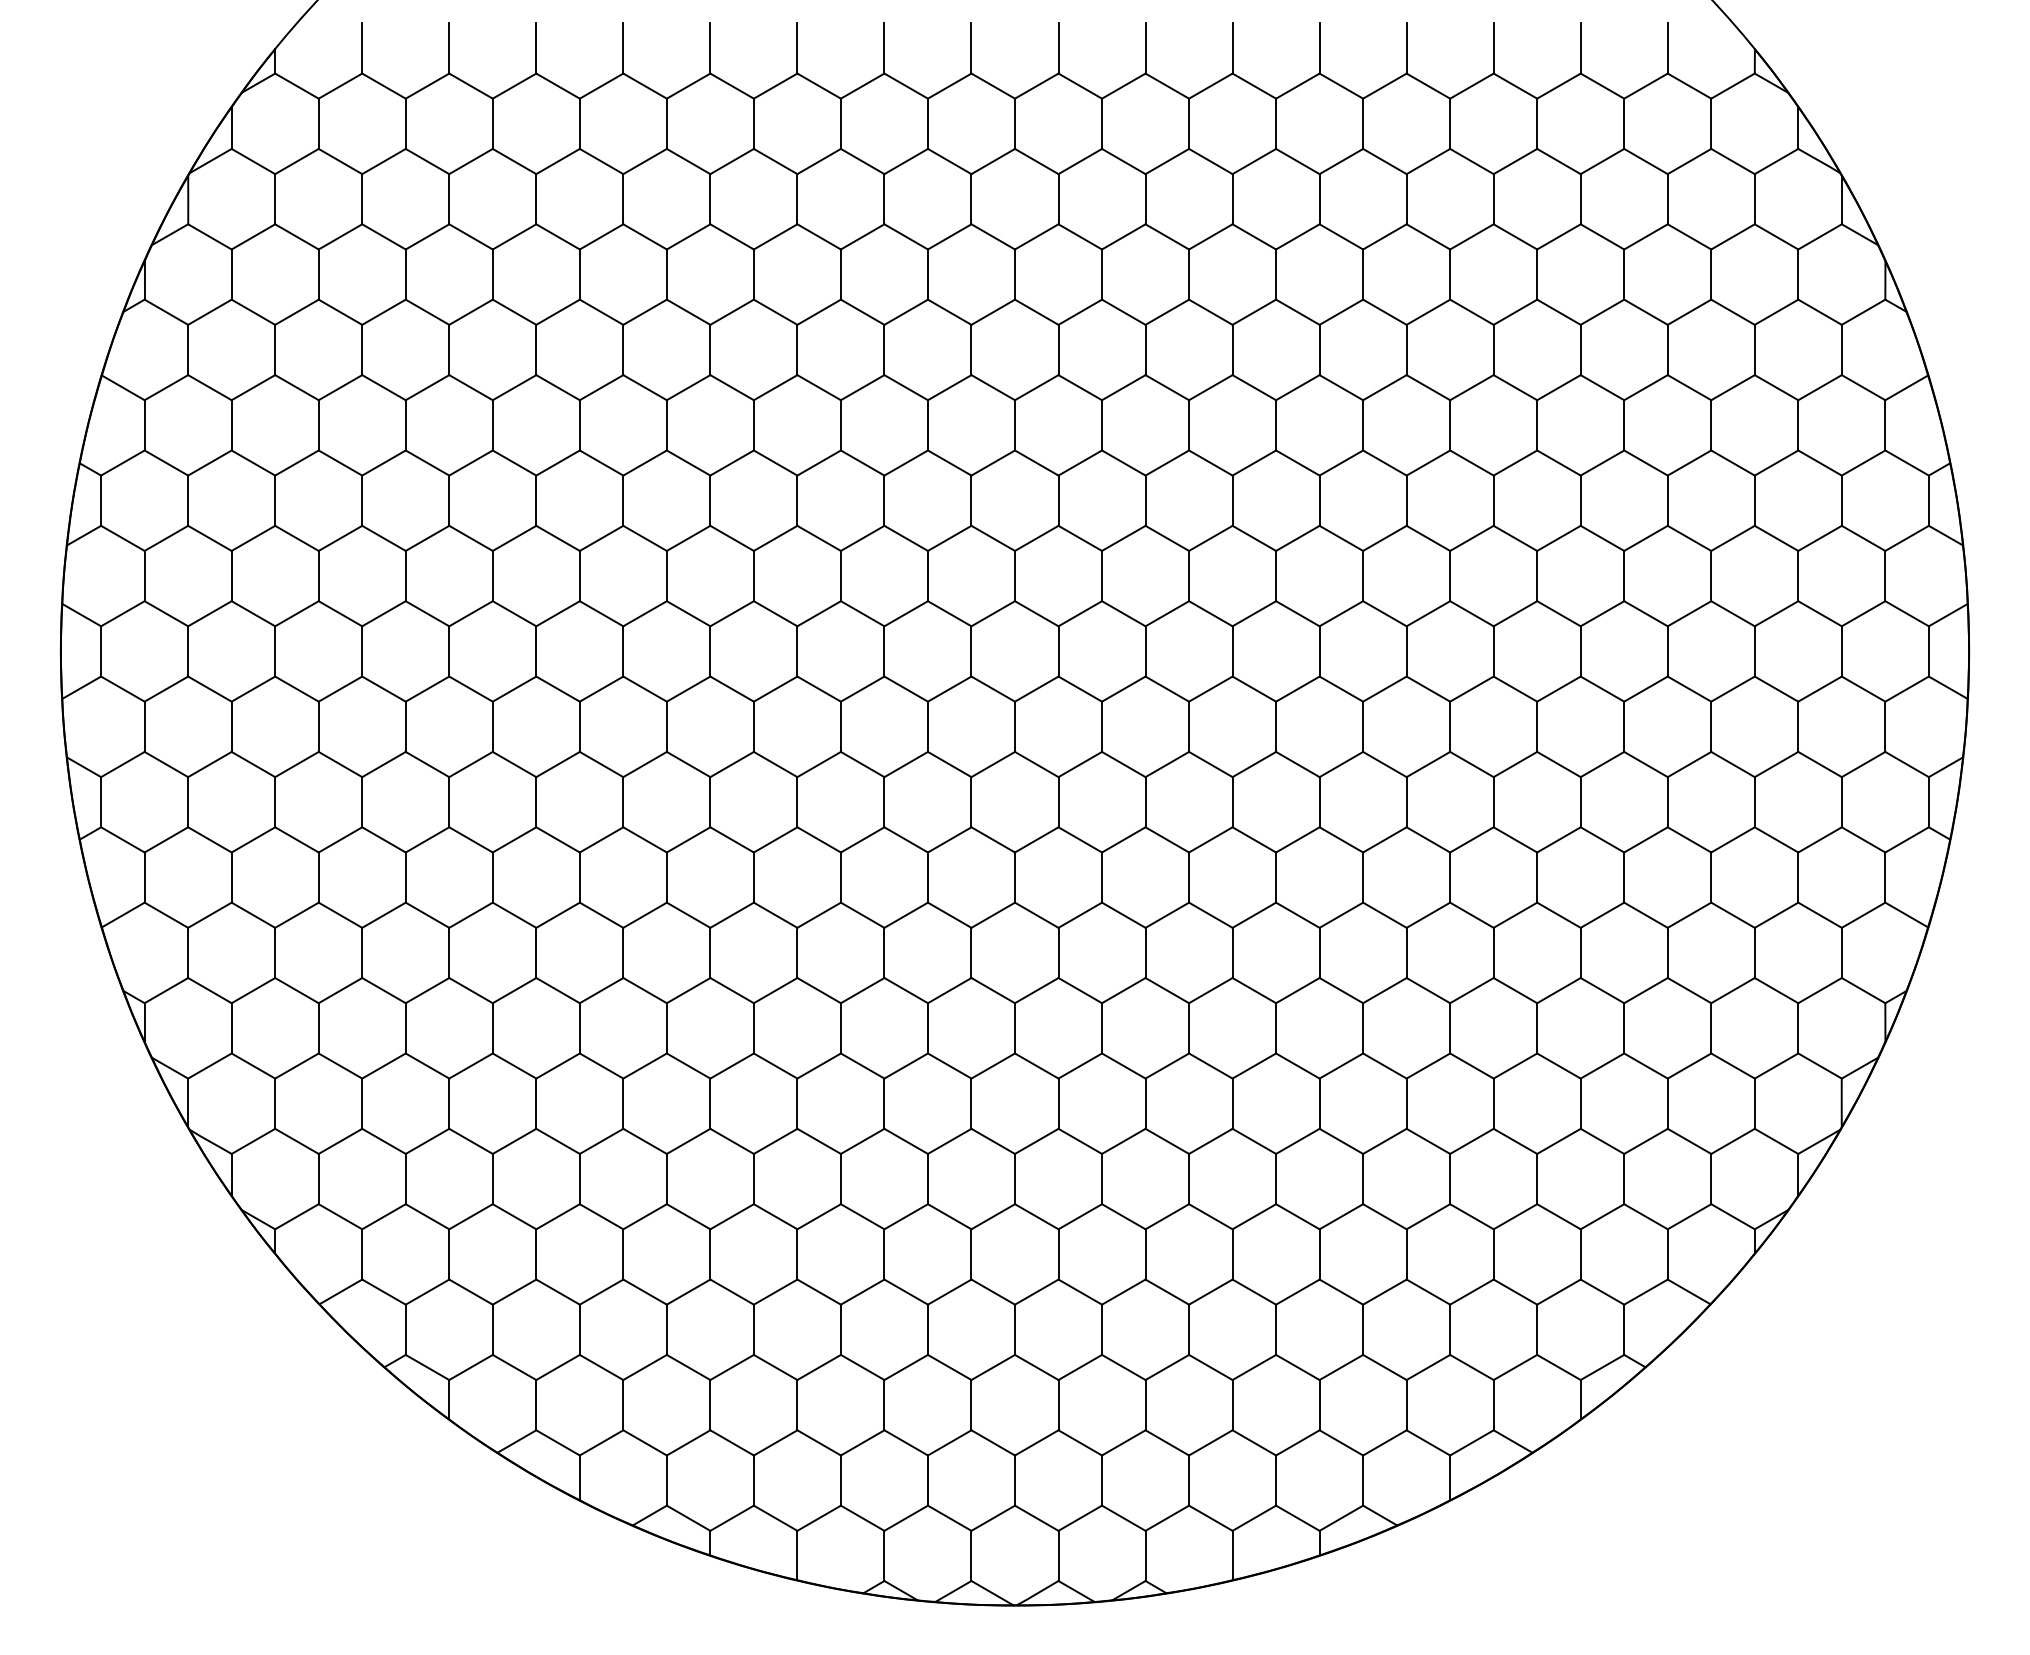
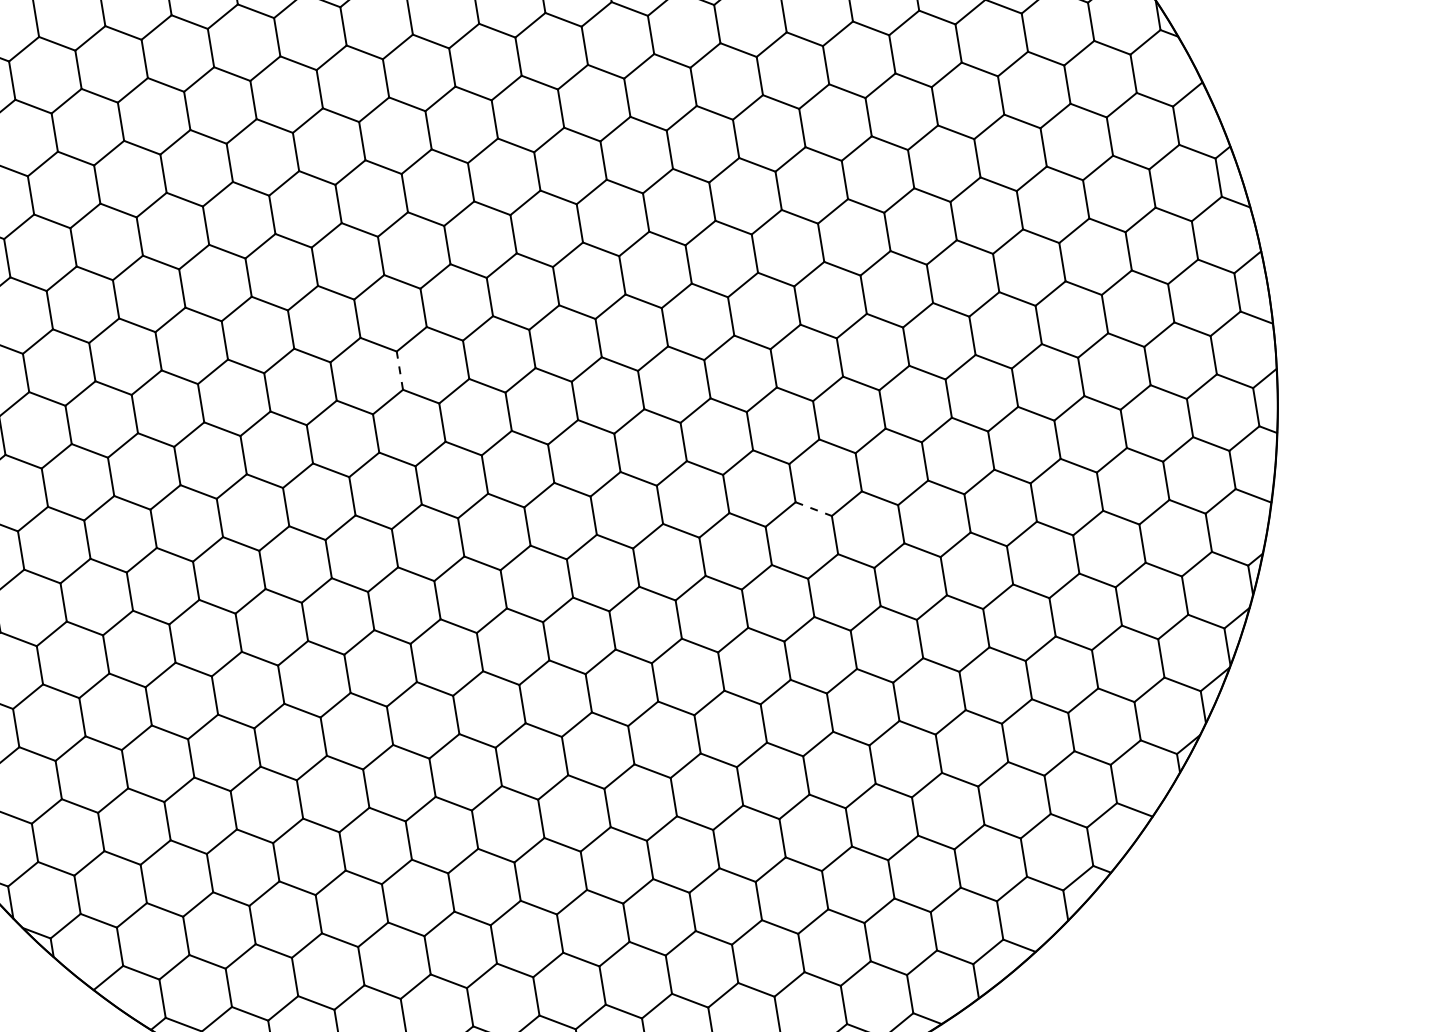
line: (840, 575) -> (399, 370), solid -> dashed
line: (1341, 840) -> (813, 509), solid -> dashed

